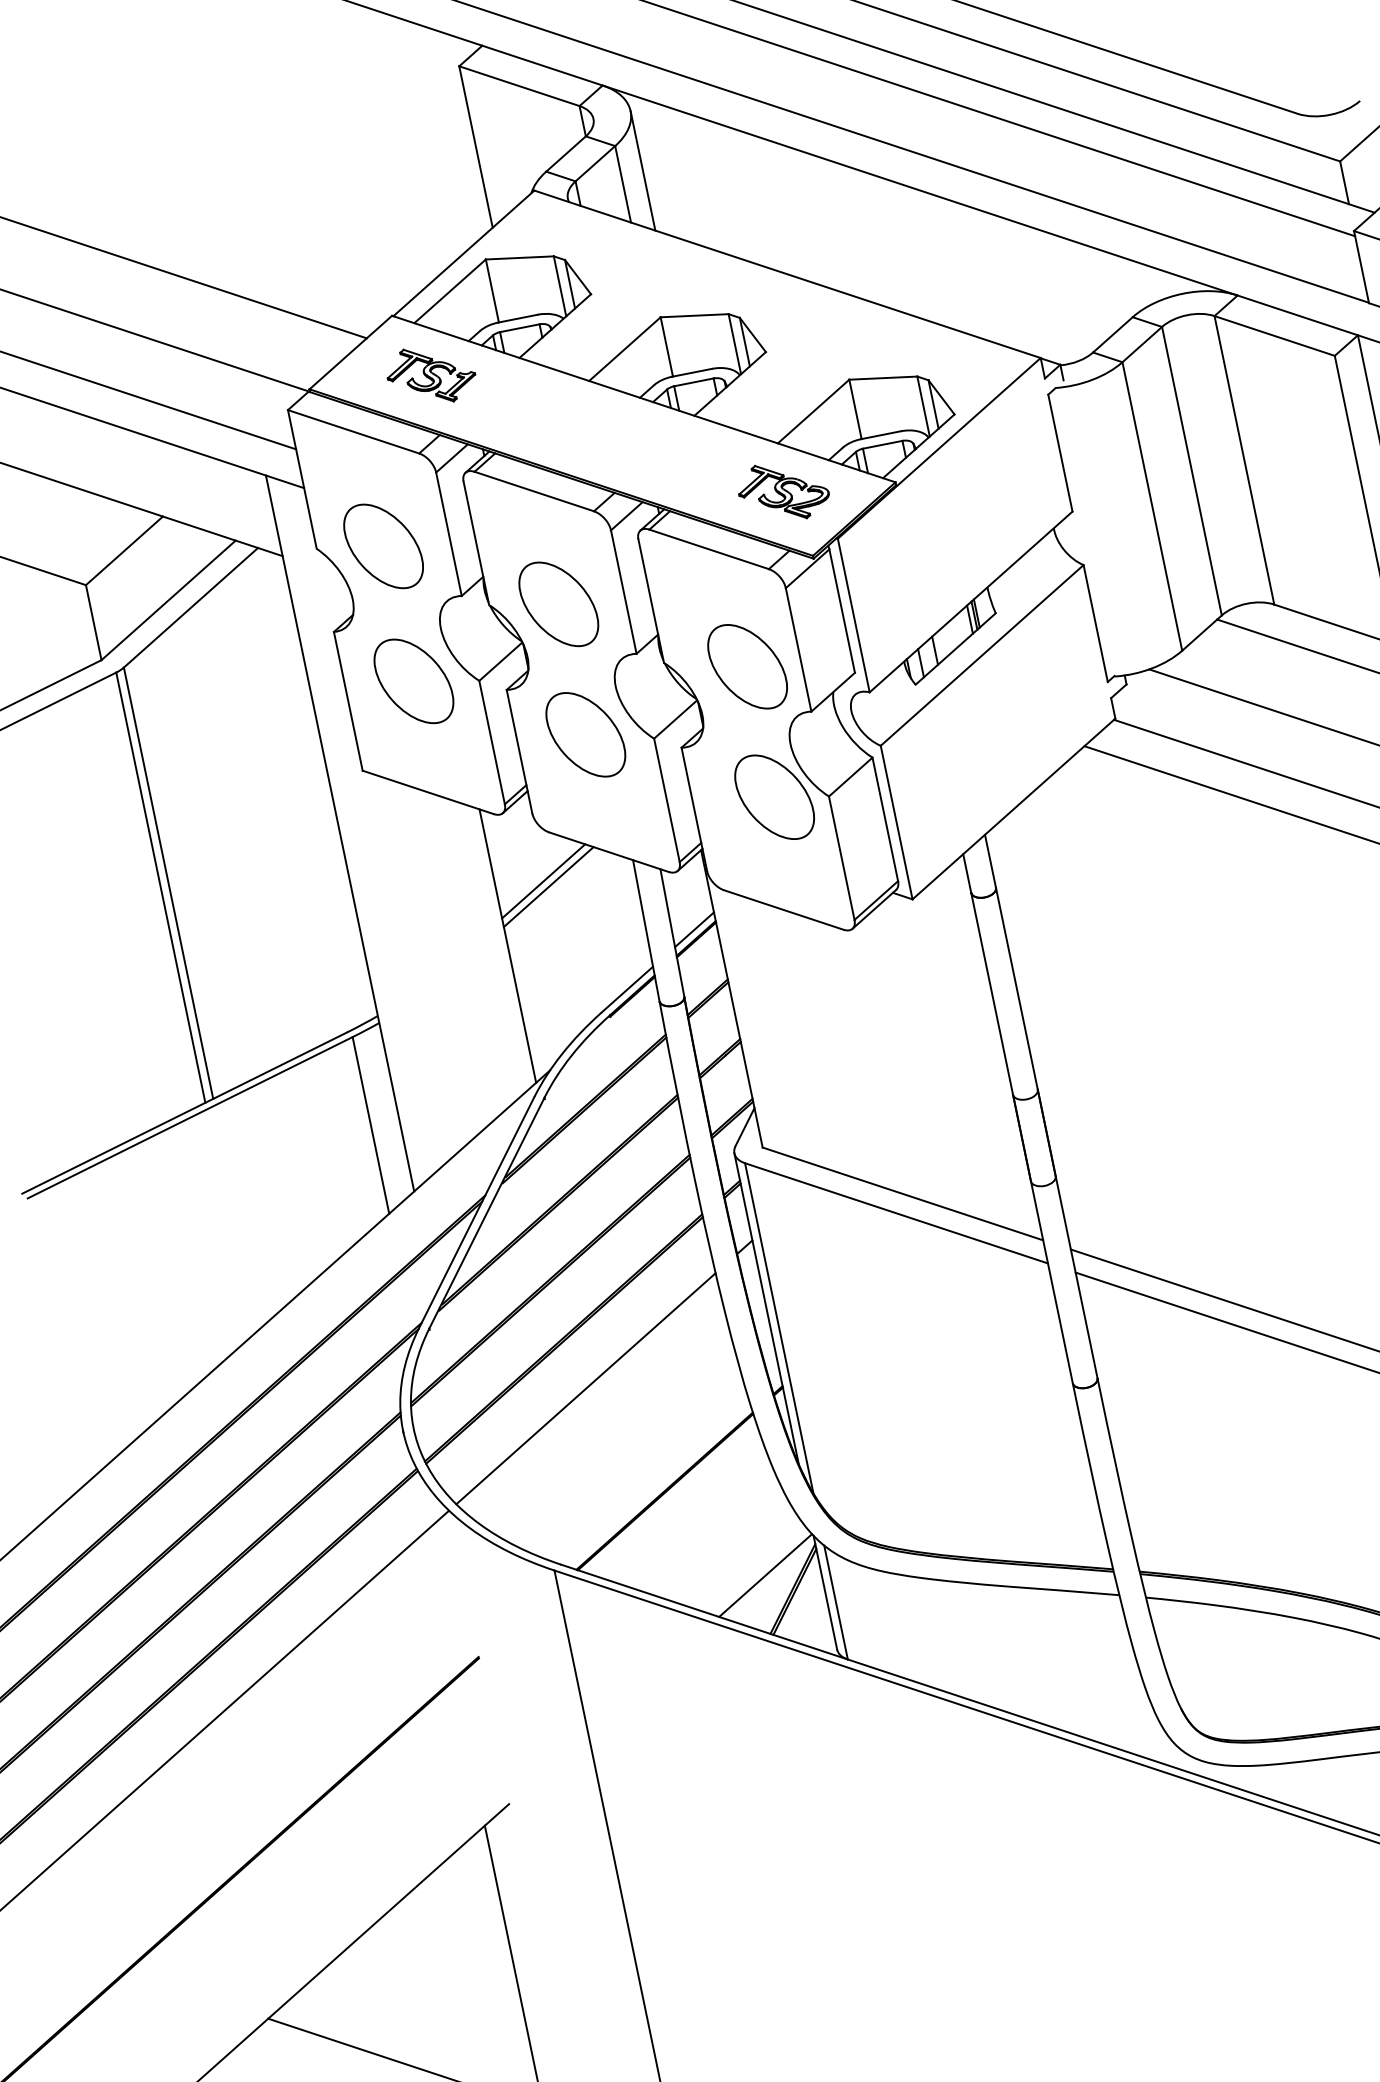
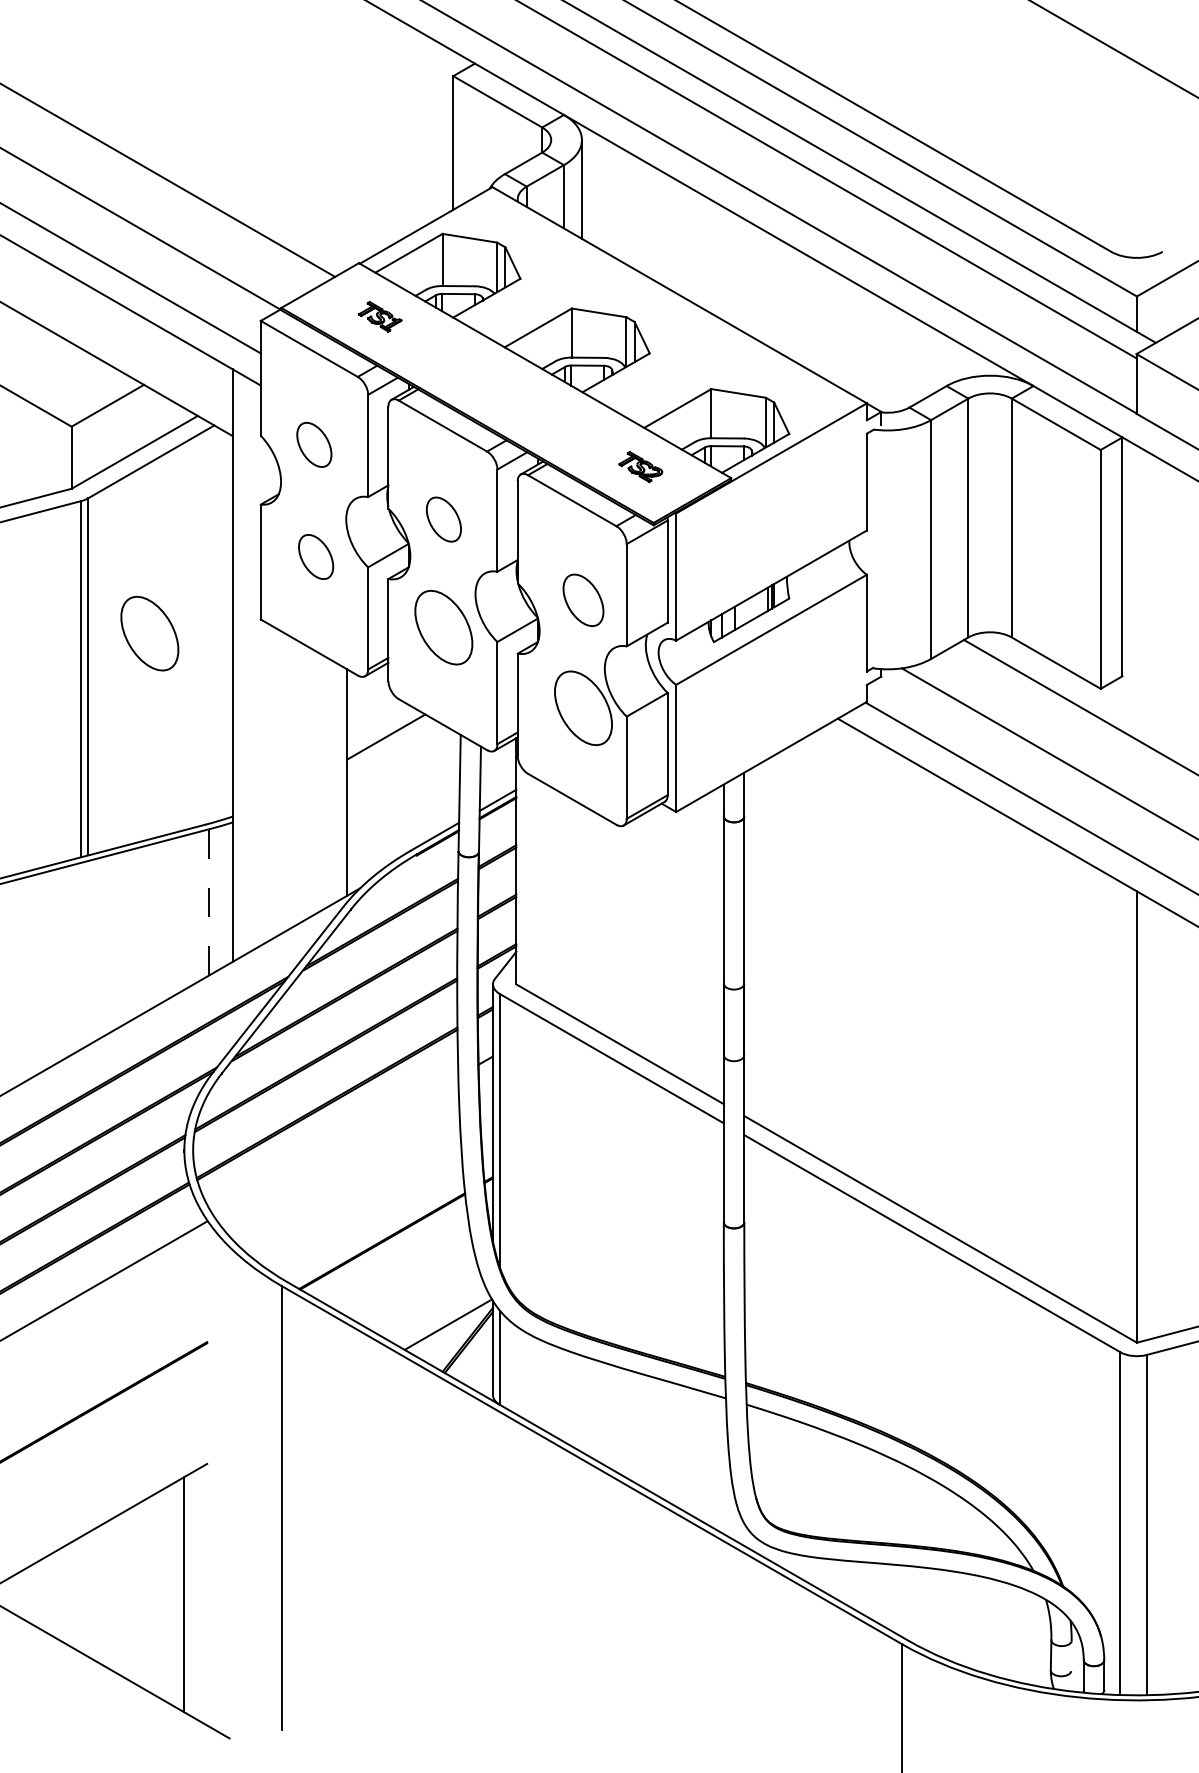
part: (431, 374) -> (380, 316), size x0.6
part: (783, 490) -> (640, 466), size x0.6
part: (383, 545) -> (314, 444), size x0.6
part: (558, 604) -> (443, 519), size x0.6
part: (747, 667) -> (583, 600), size x0.7
part: (412, 680) -> (315, 556), size x0.6
part: (231, 815) -> (149, 633), added
line: (548, 887) -> (389, 742), removed
line: (371, 1125) -> (209, 902), solid -> dashed
line: (585, 1388) -> (336, 1146), removed

